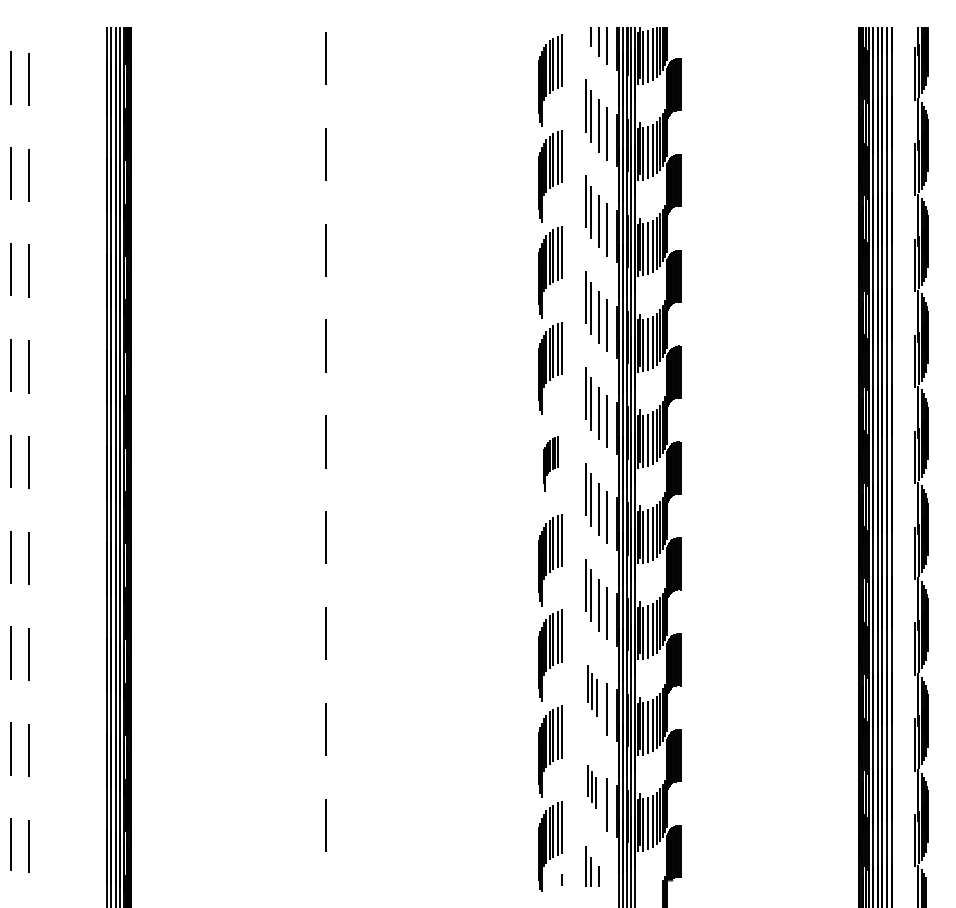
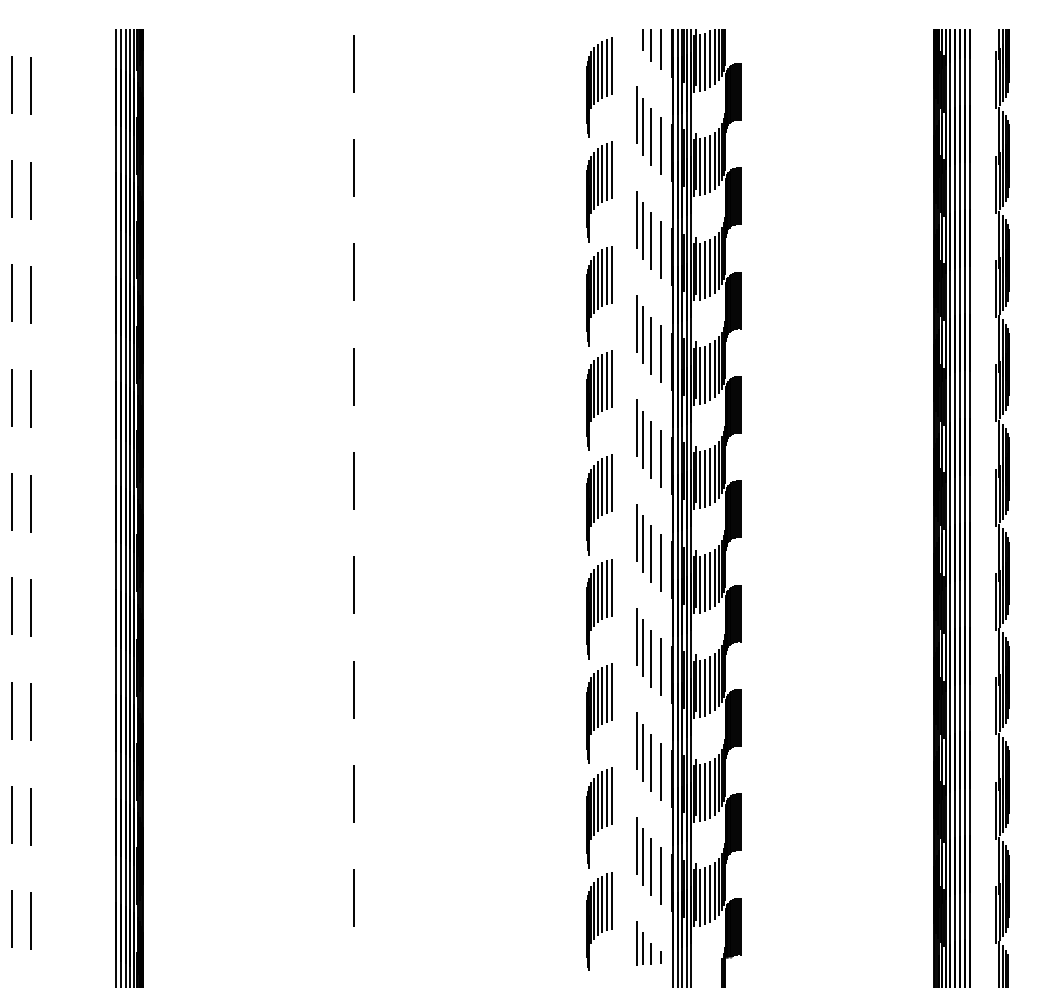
part: (551, 463) -> (599, 504), size x1.67
part: (591, 690) -> (643, 751), size x1.43
part: (591, 787) -> (643, 856), size x1.67
line: (562, 879) -> (660, 957), moved

